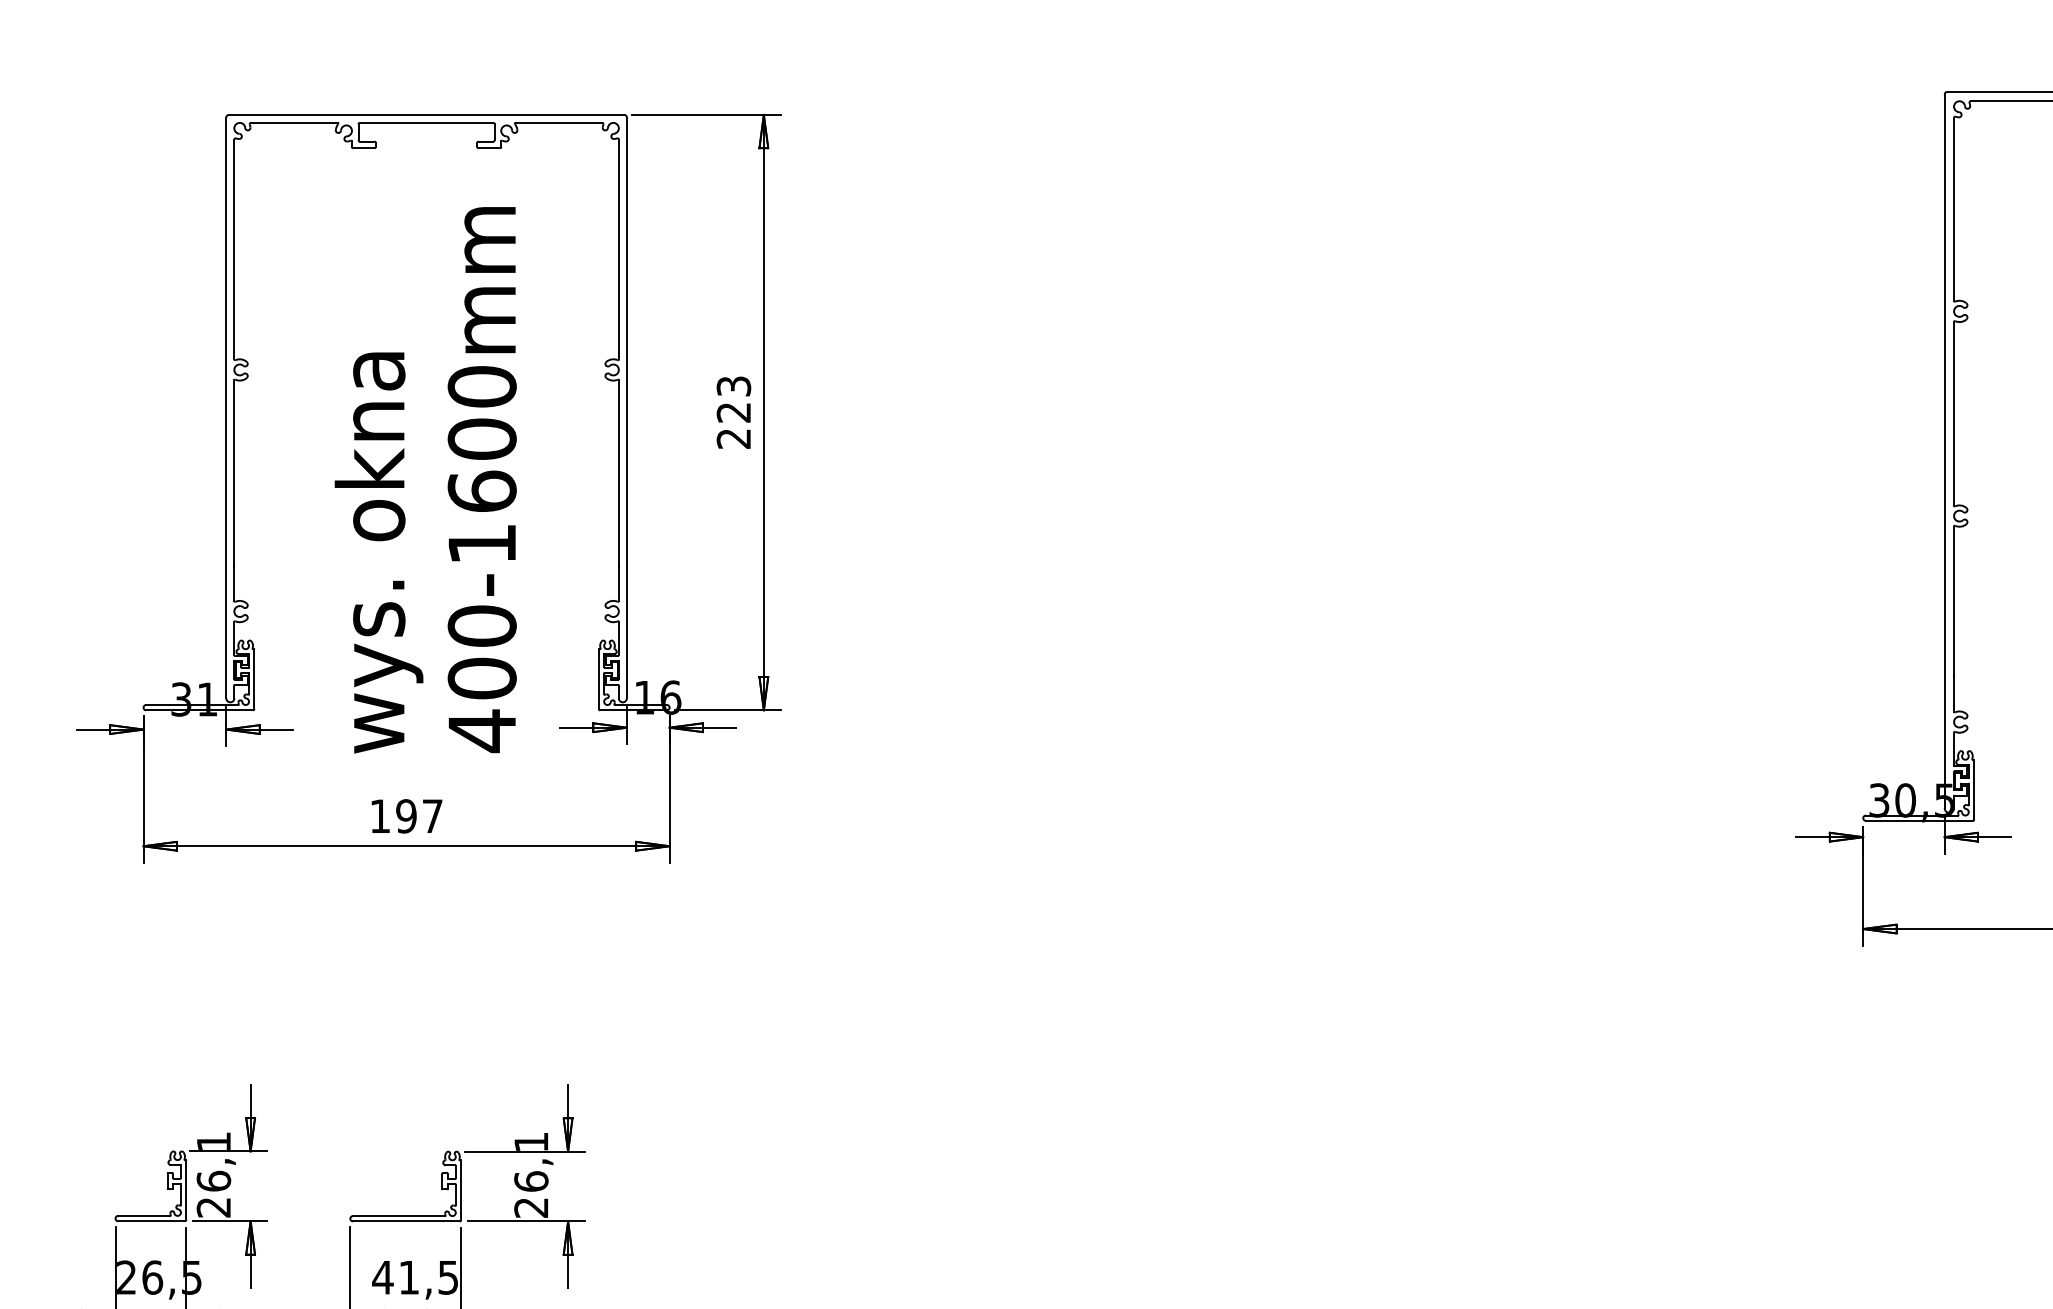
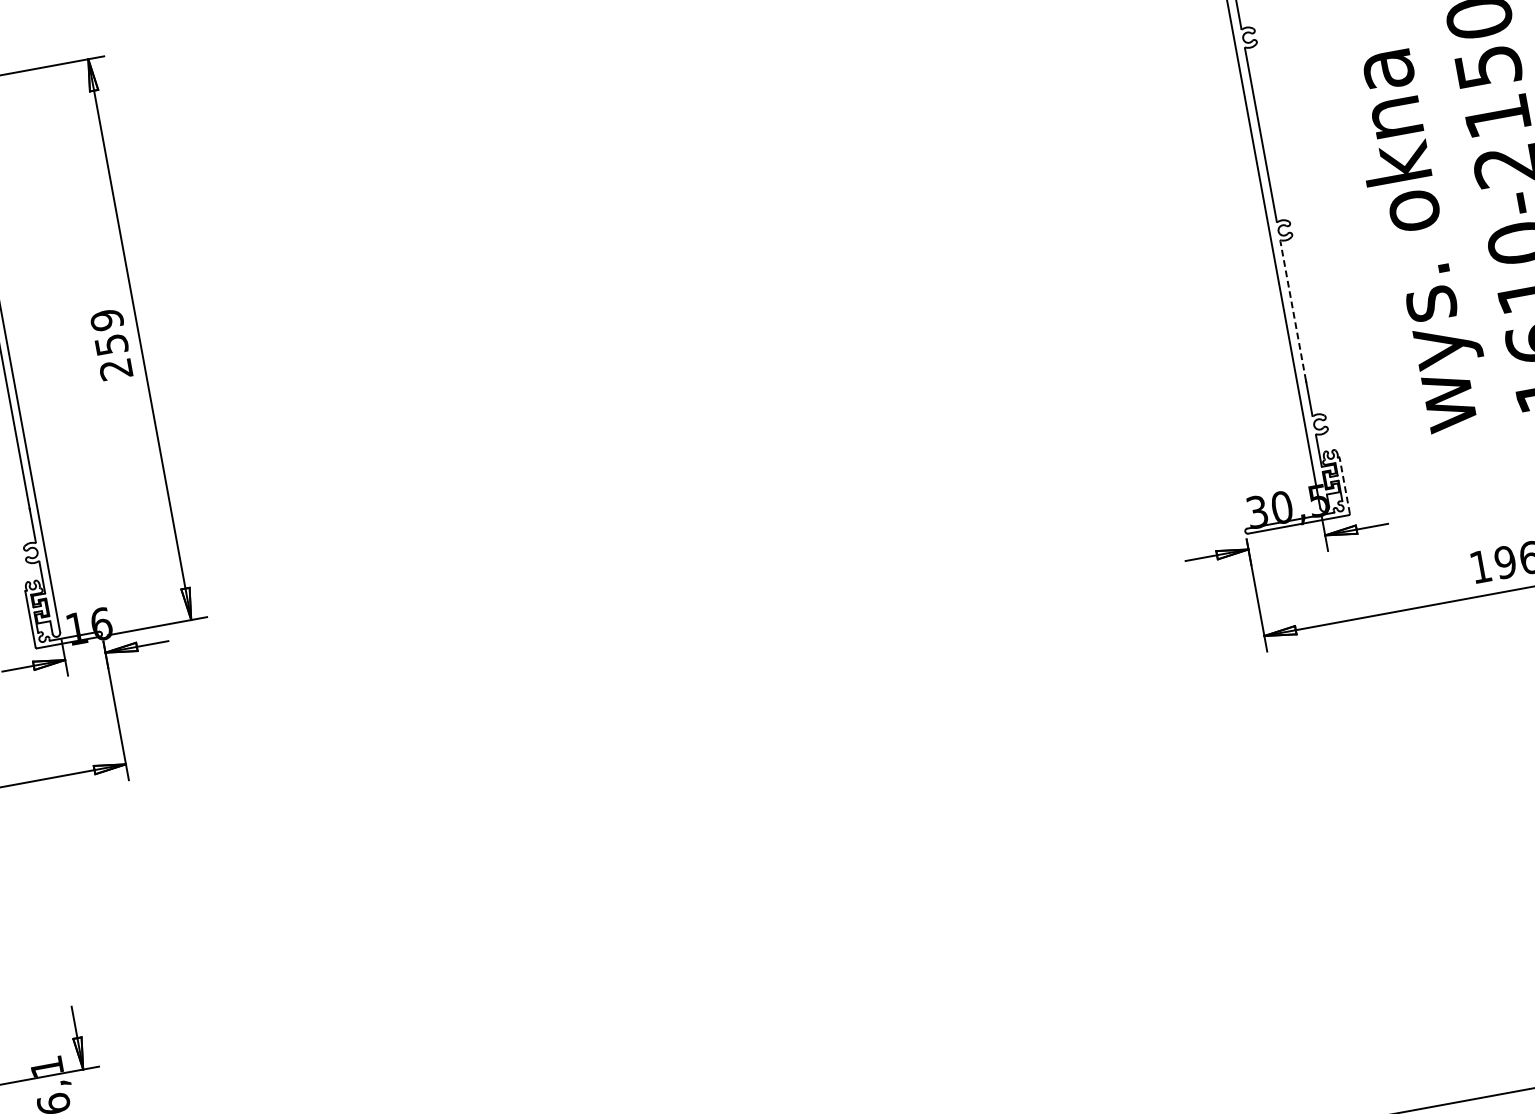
text: (733, 399) -> (108, 332), 223 -> 259
line: (1954, 600) -> (1293, 310), solid -> dashed
line: (1974, 789) -> (1345, 485), solid -> dashed

